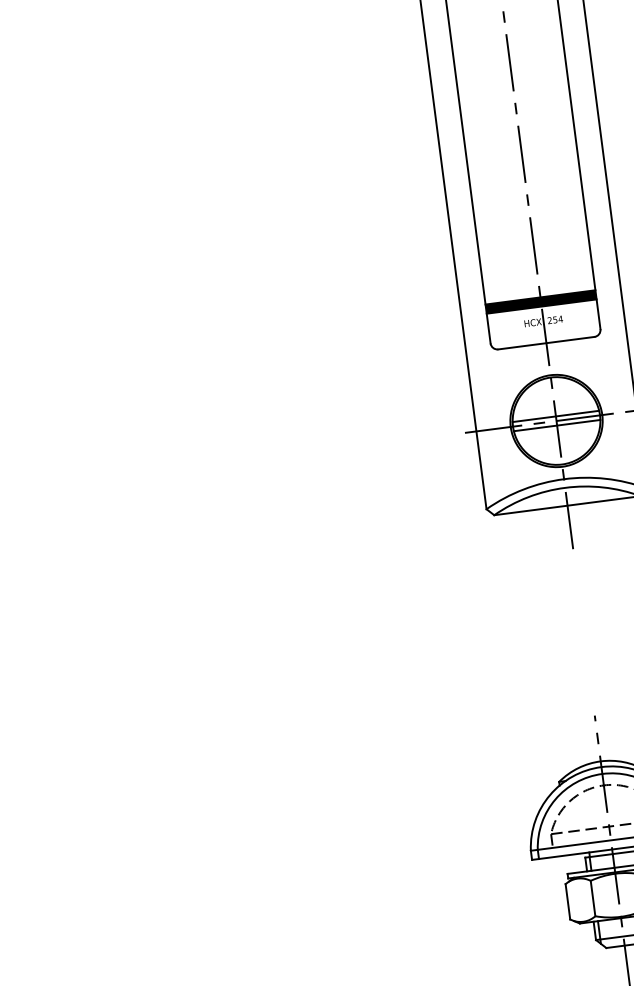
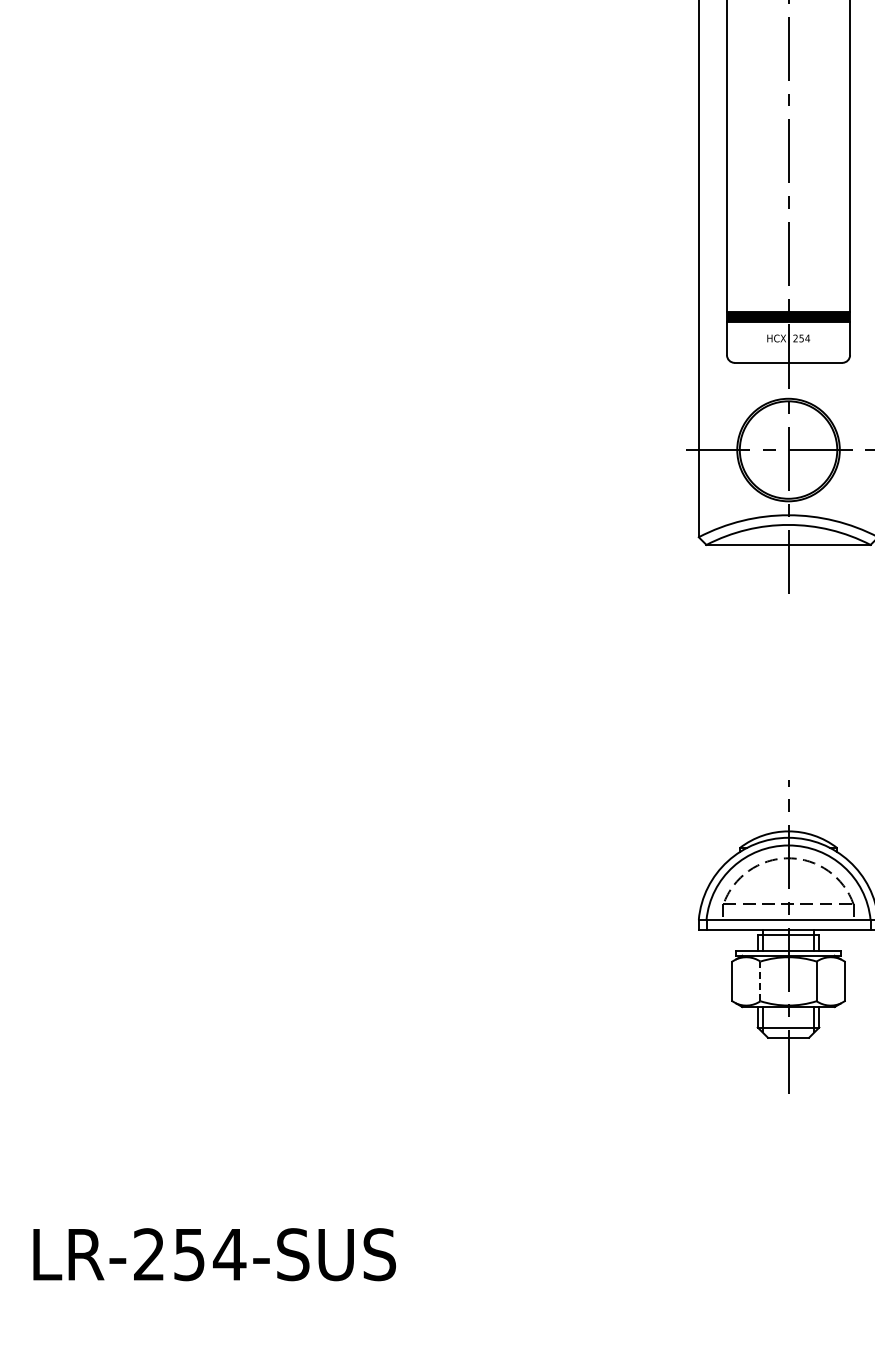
line: (555, 416) -> (788, 444), removed
line: (557, 425) -> (788, 455), removed
line: (593, 898) -> (760, 981), solid -> dashed

